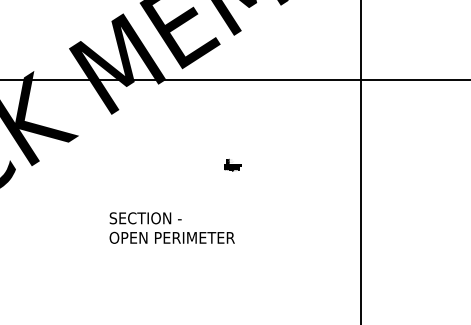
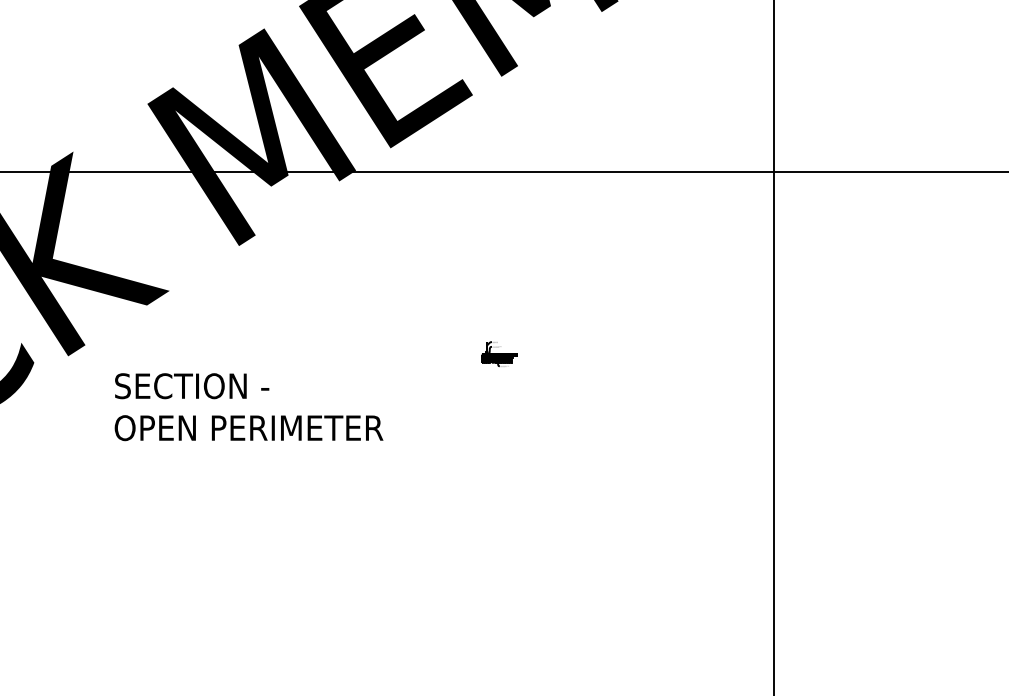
text: (171, 227) -> (247, 405), moved

